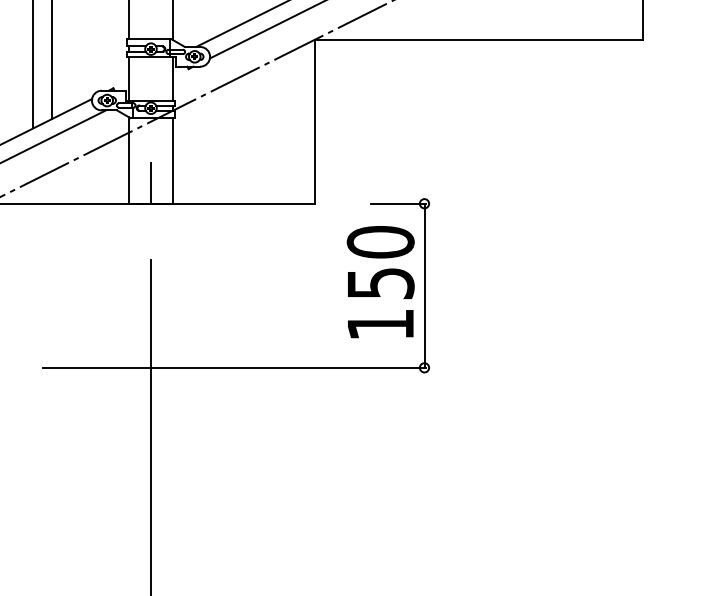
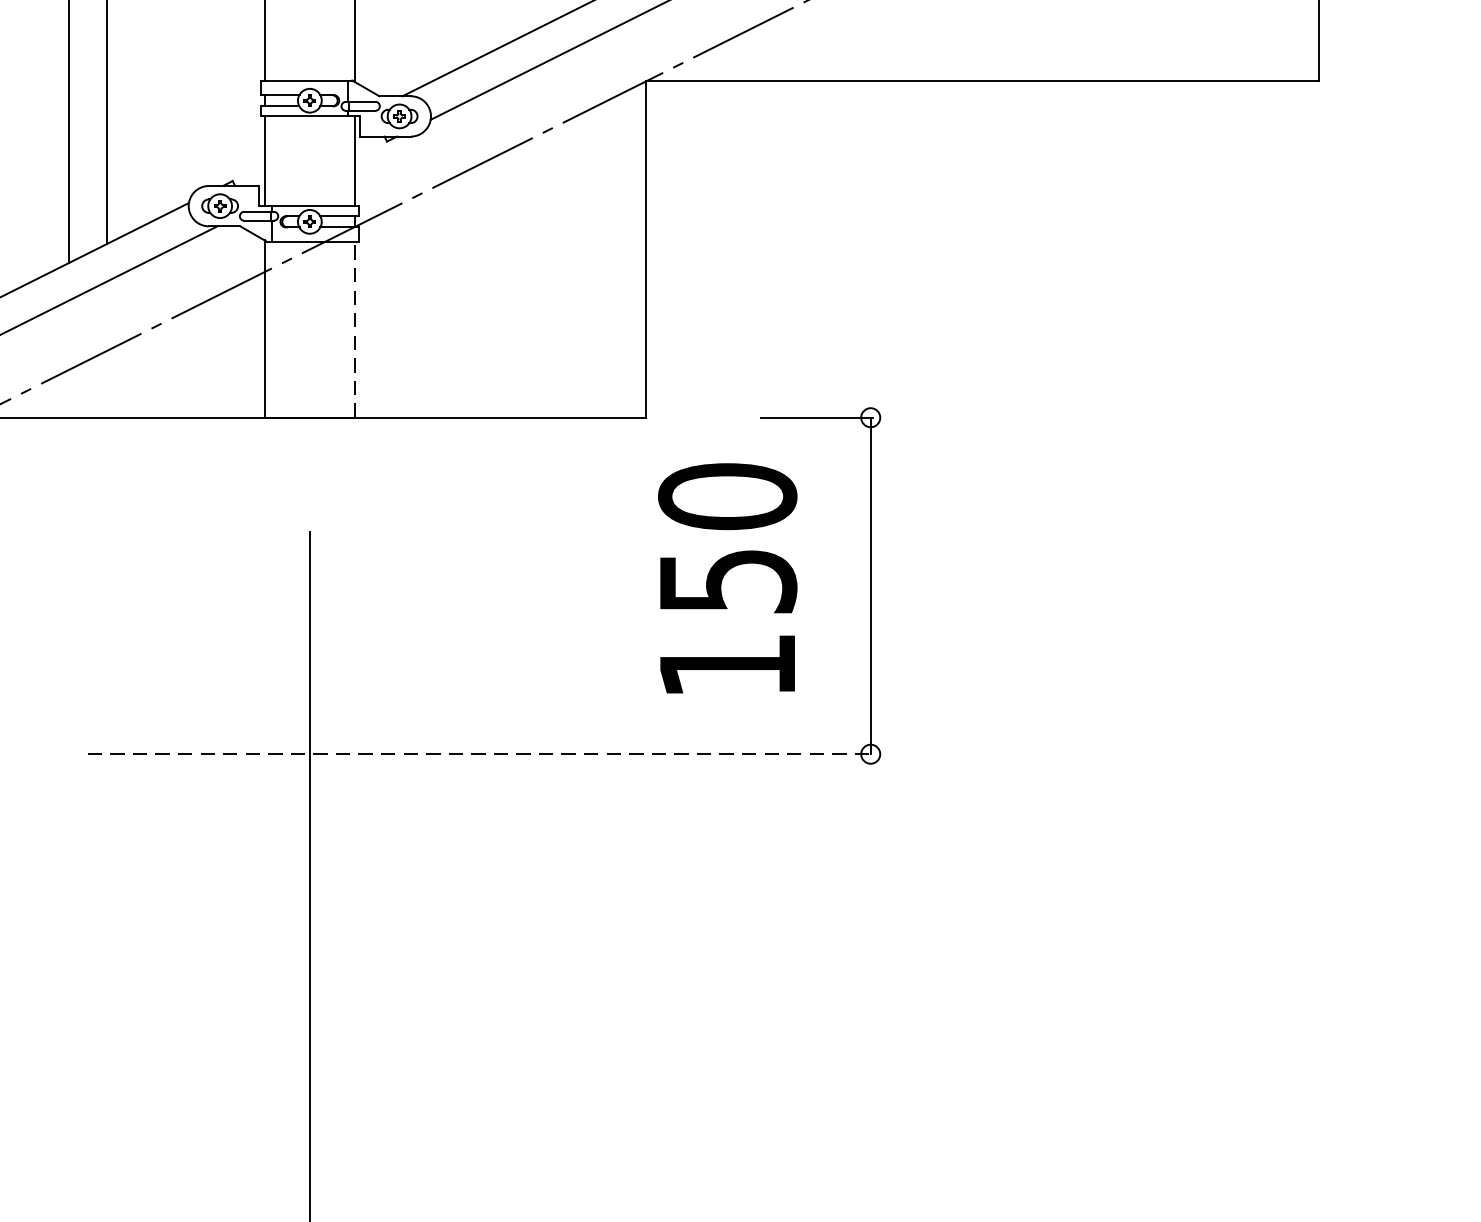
line: (173, 160) -> (355, 329), solid -> dashed
line: (151, 182) -> (310, 374), removed
text: (380, 282) -> (727, 579), moved
line: (234, 367) -> (481, 753), solid -> dashed

